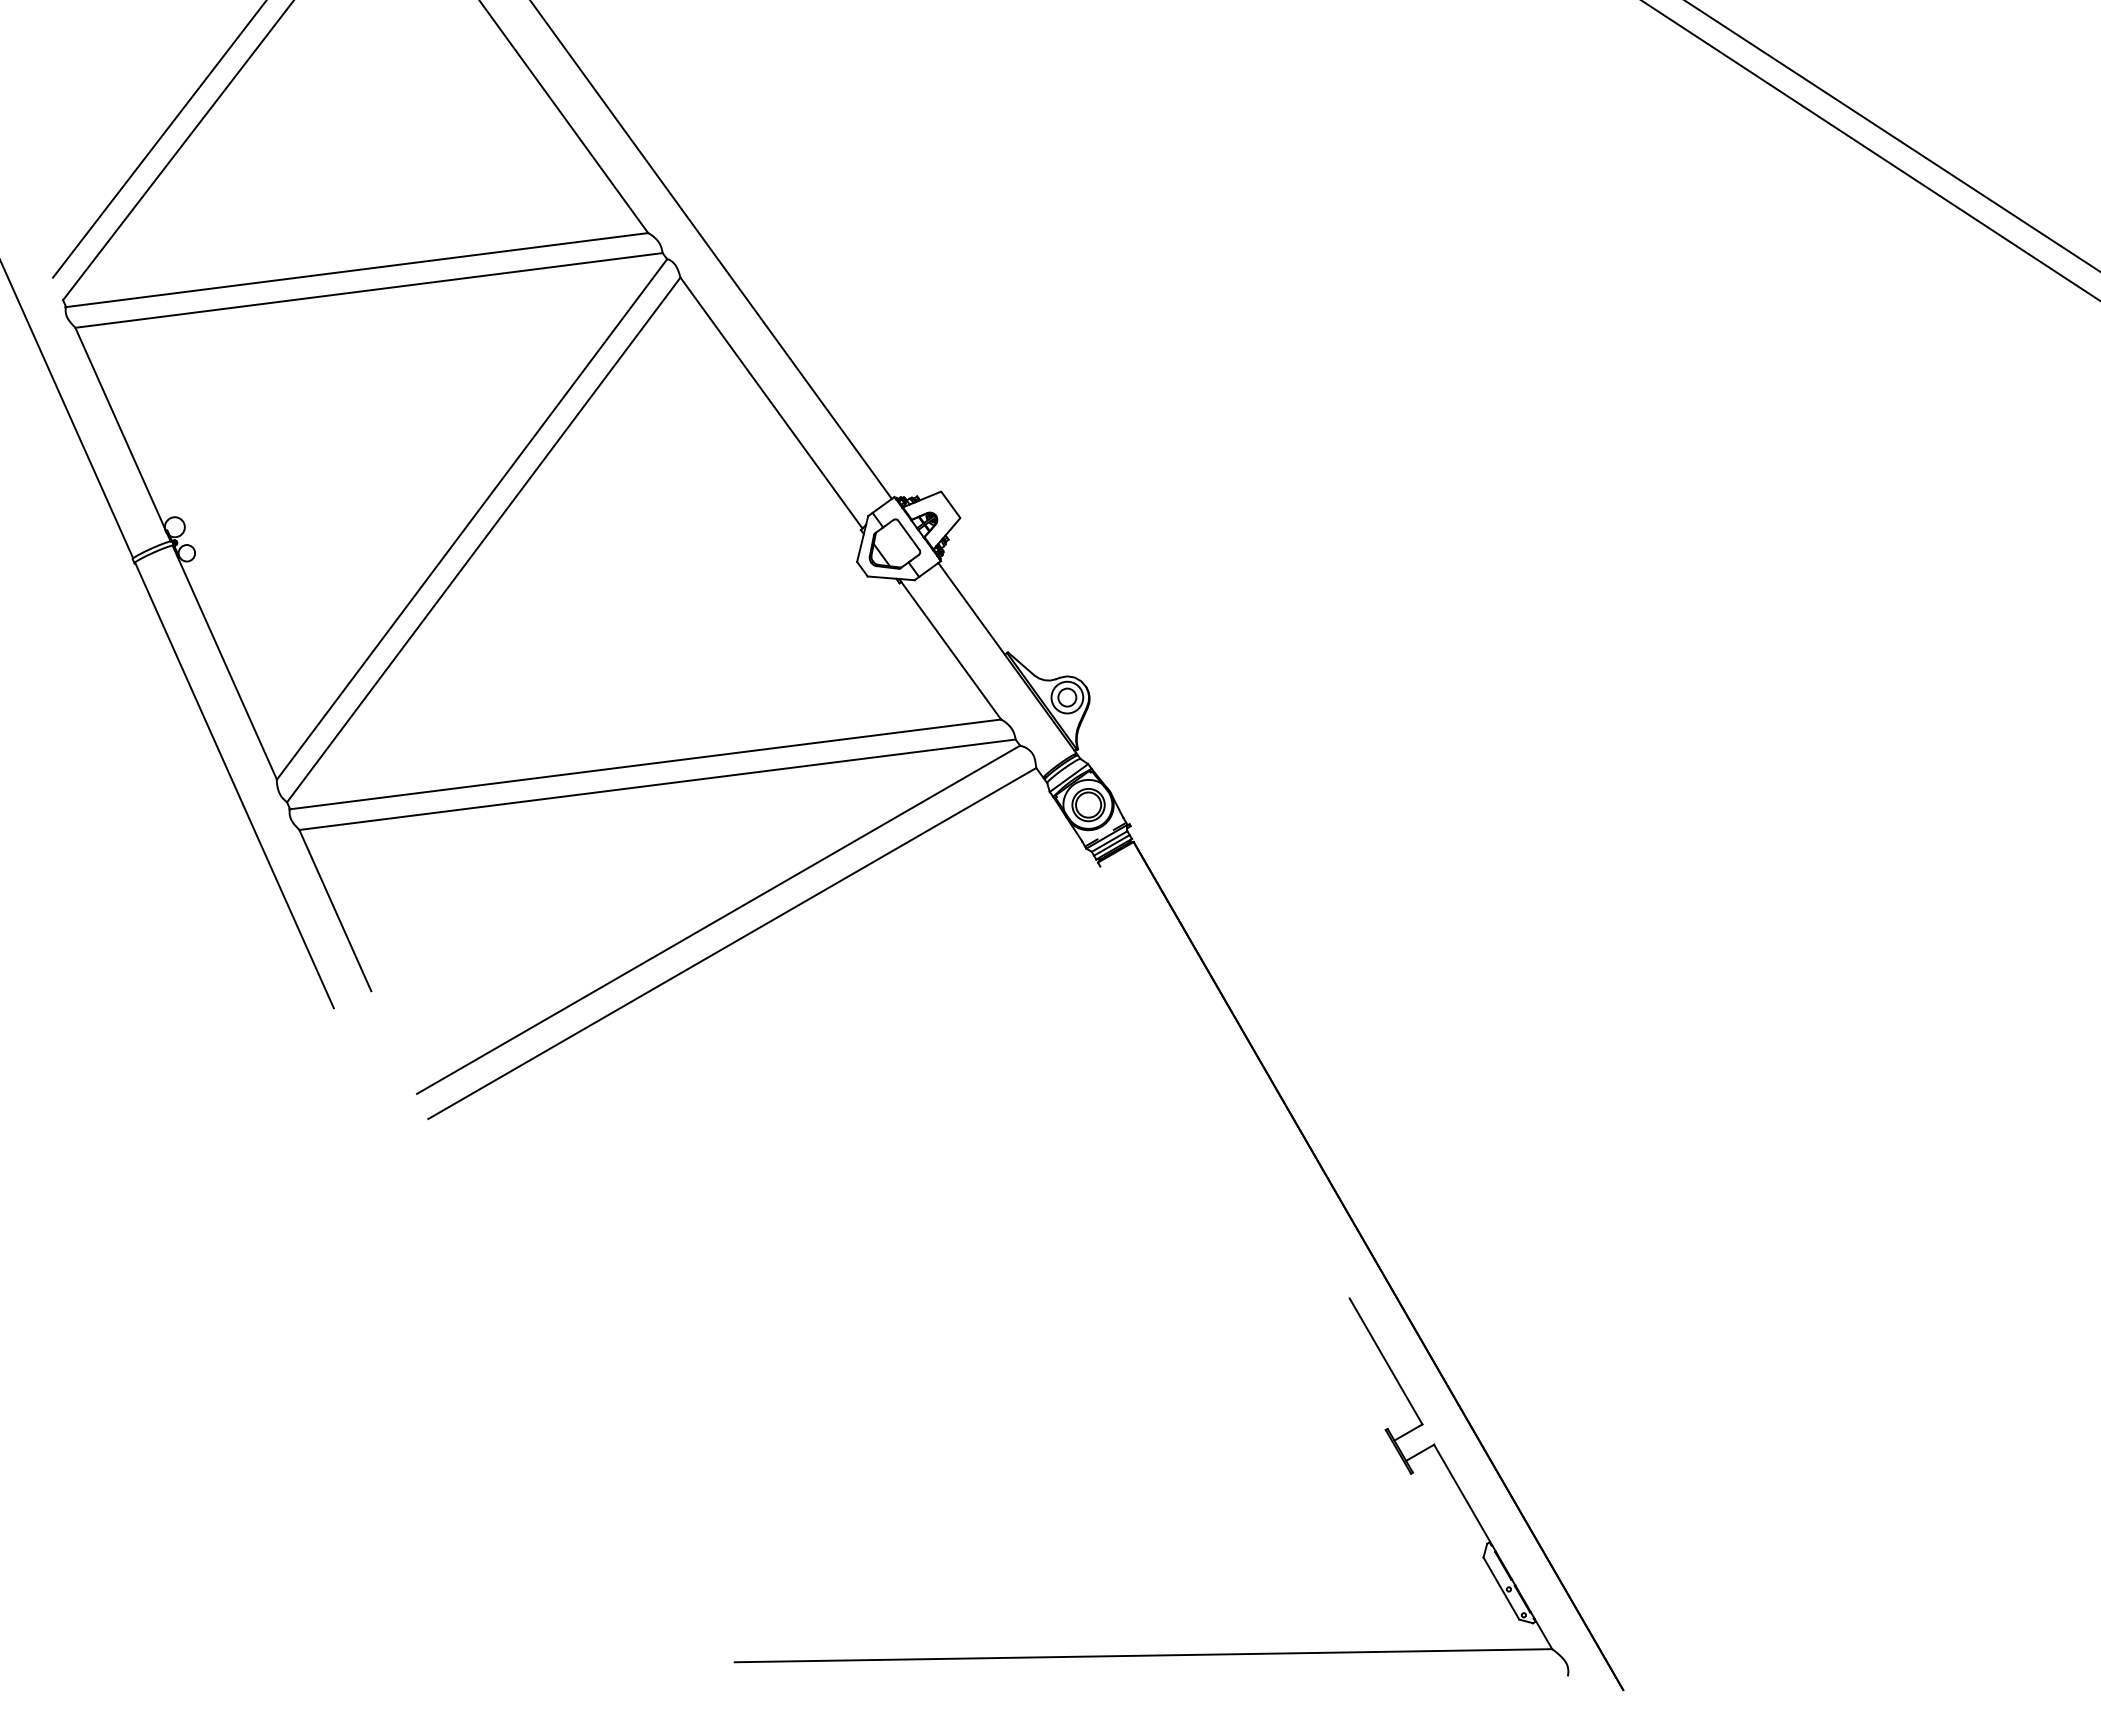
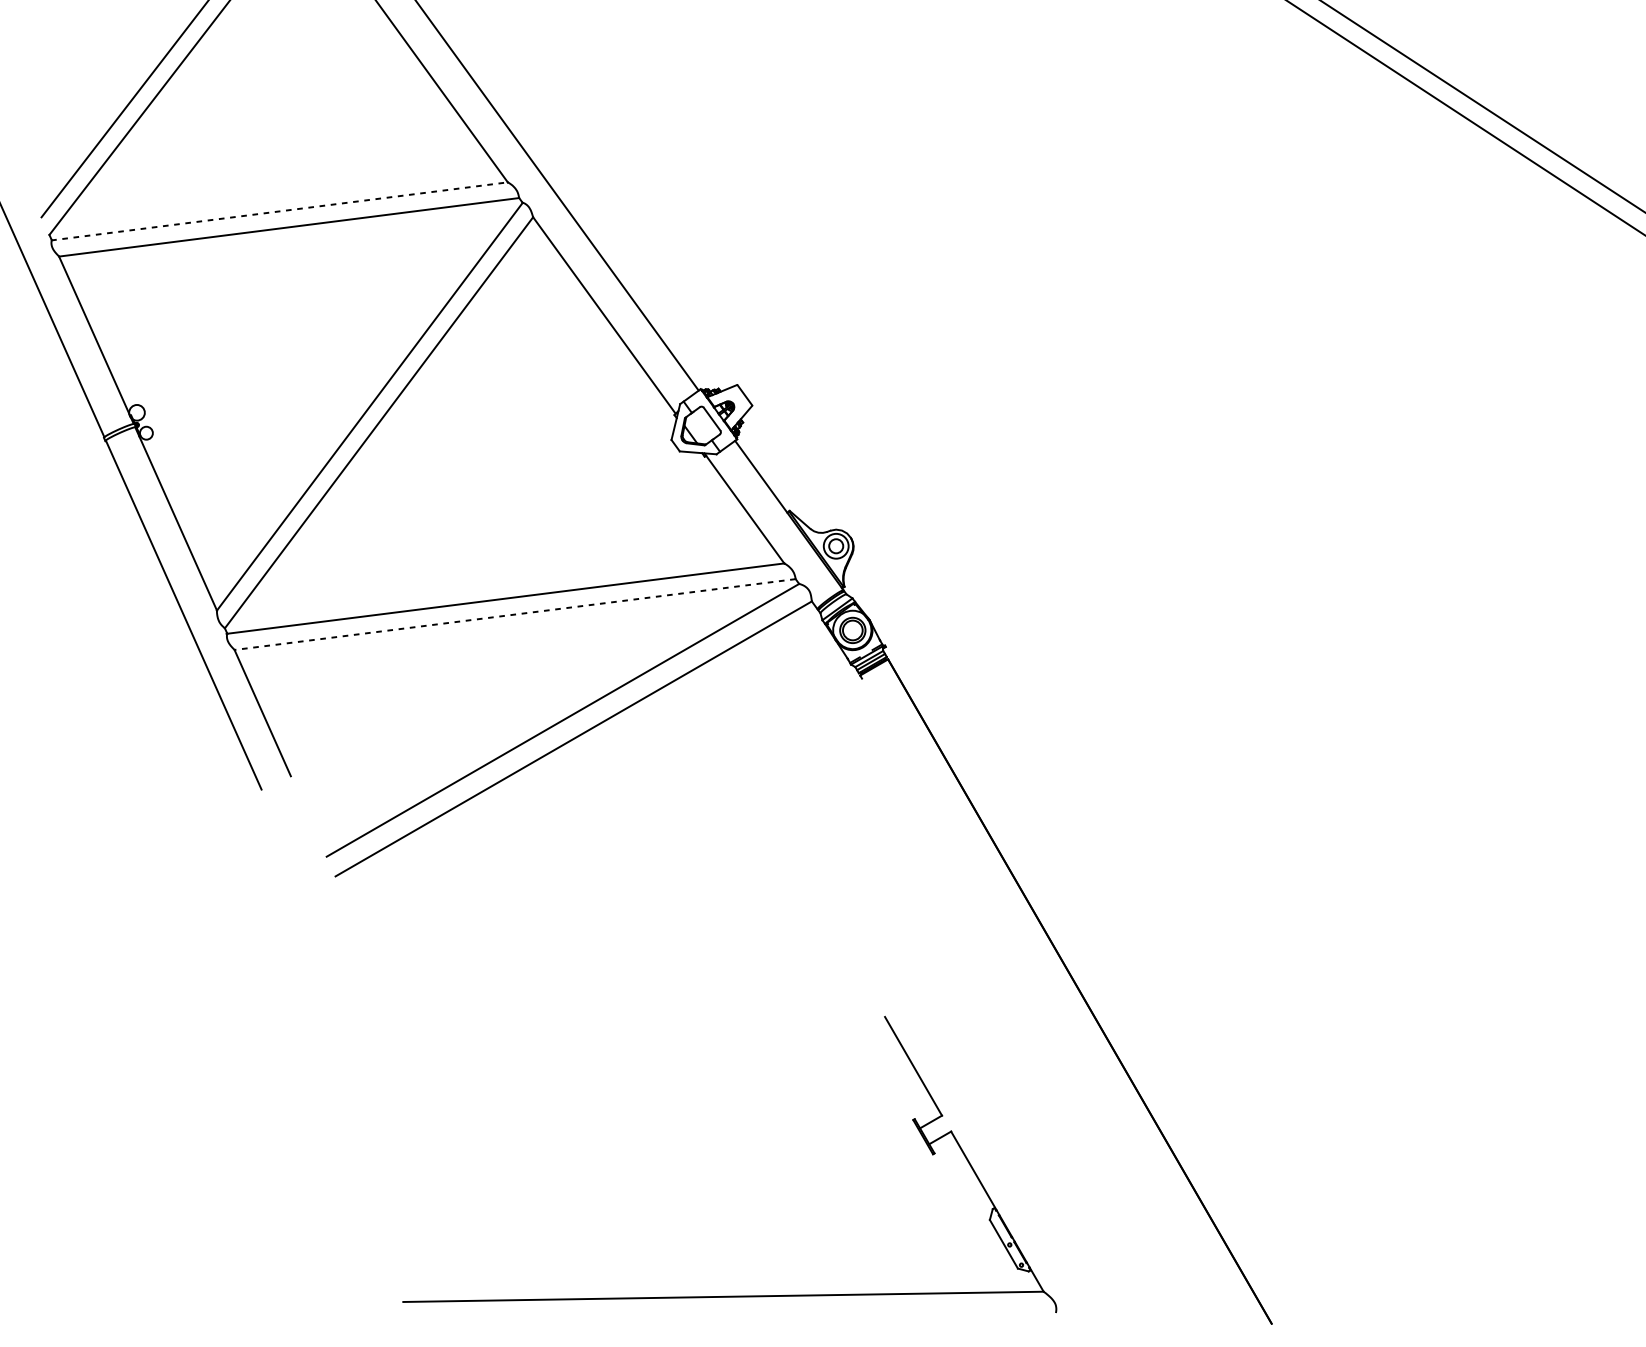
line: (356, 270) -> (279, 211), solid -> dashed
line: (657, 784) -> (515, 614), solid -> dashed
part: (1151, 1654) -> (729, 1295), moved

